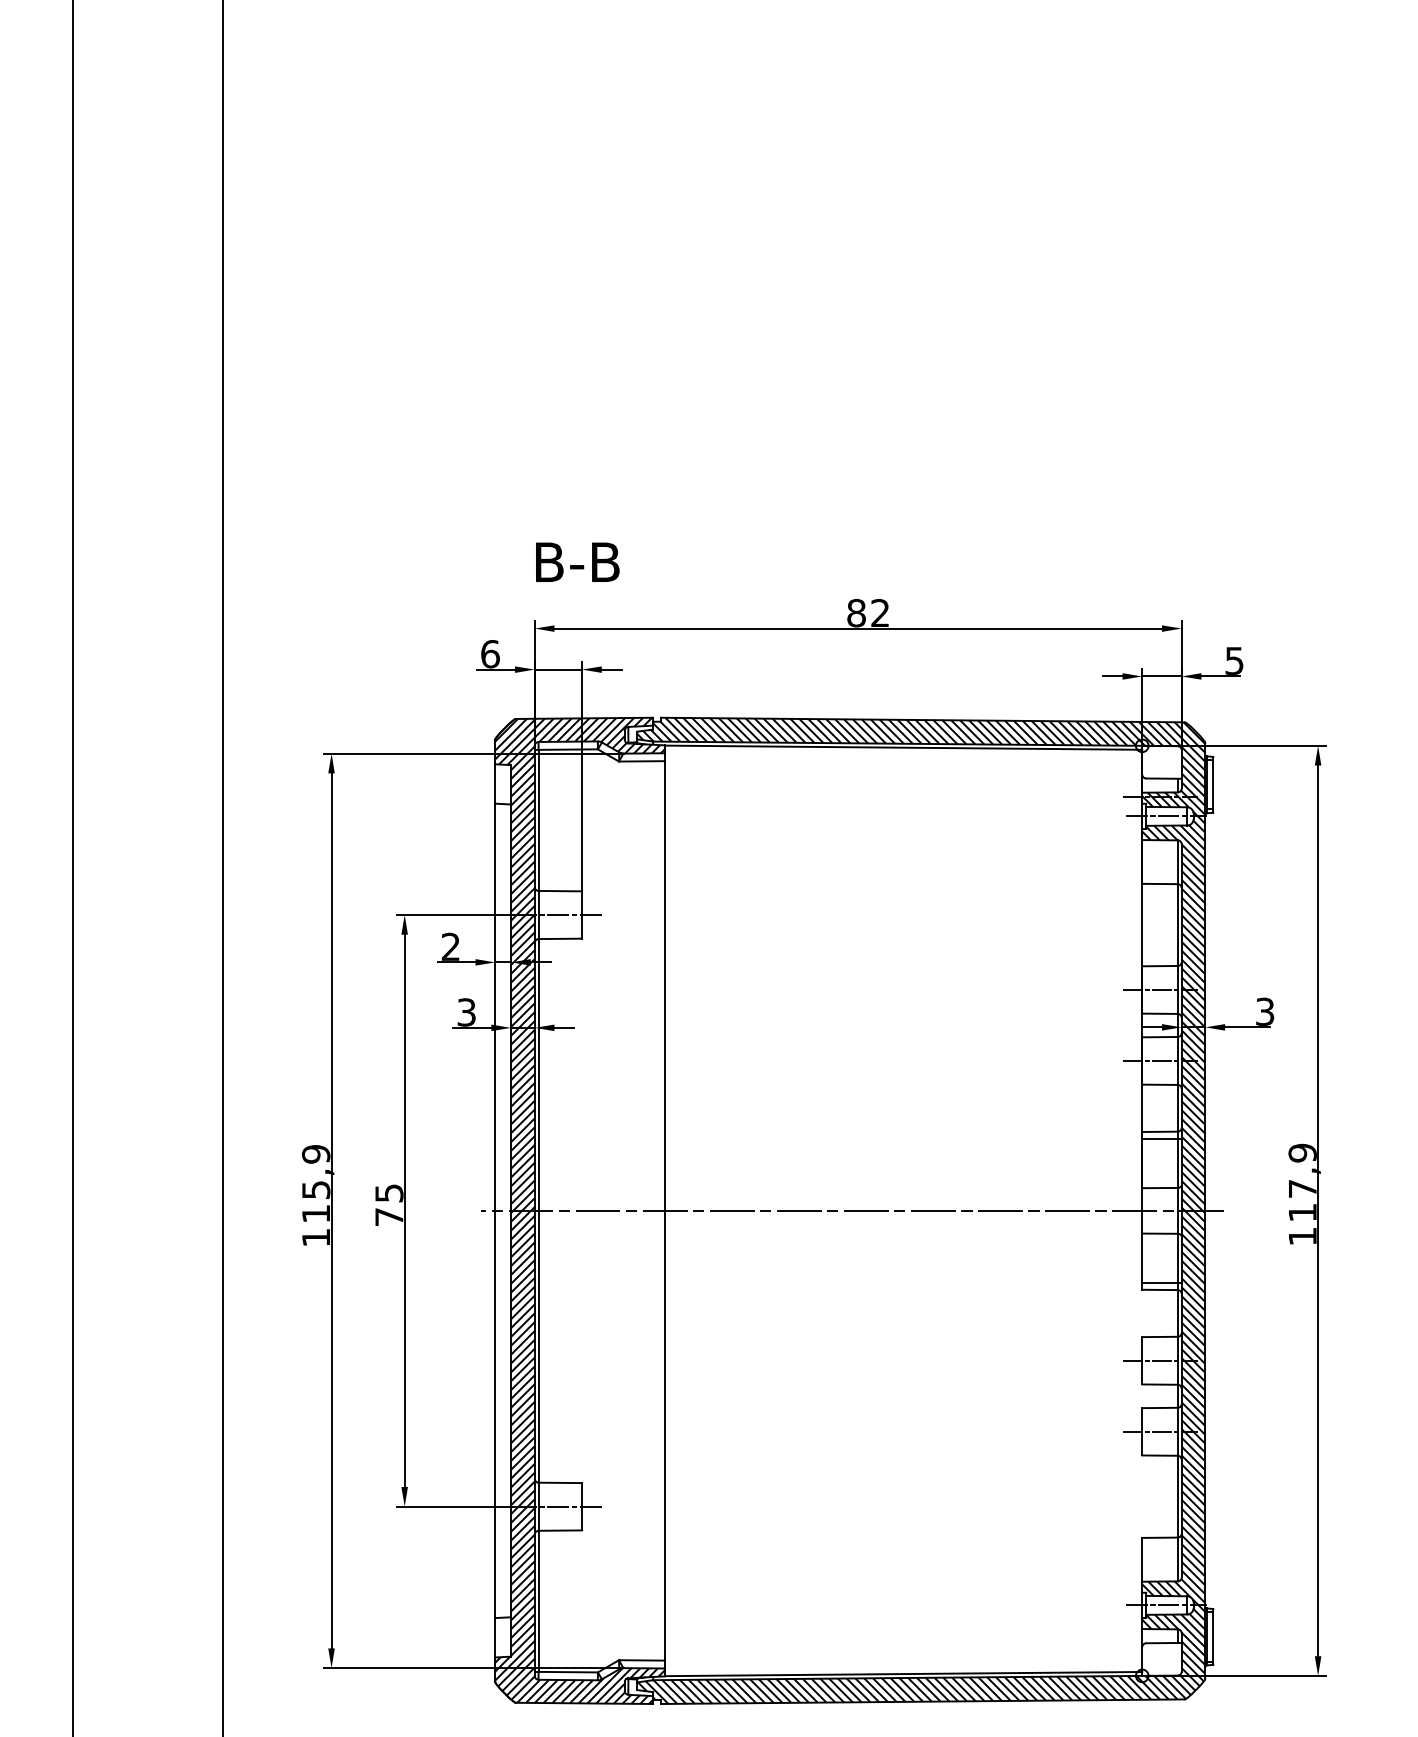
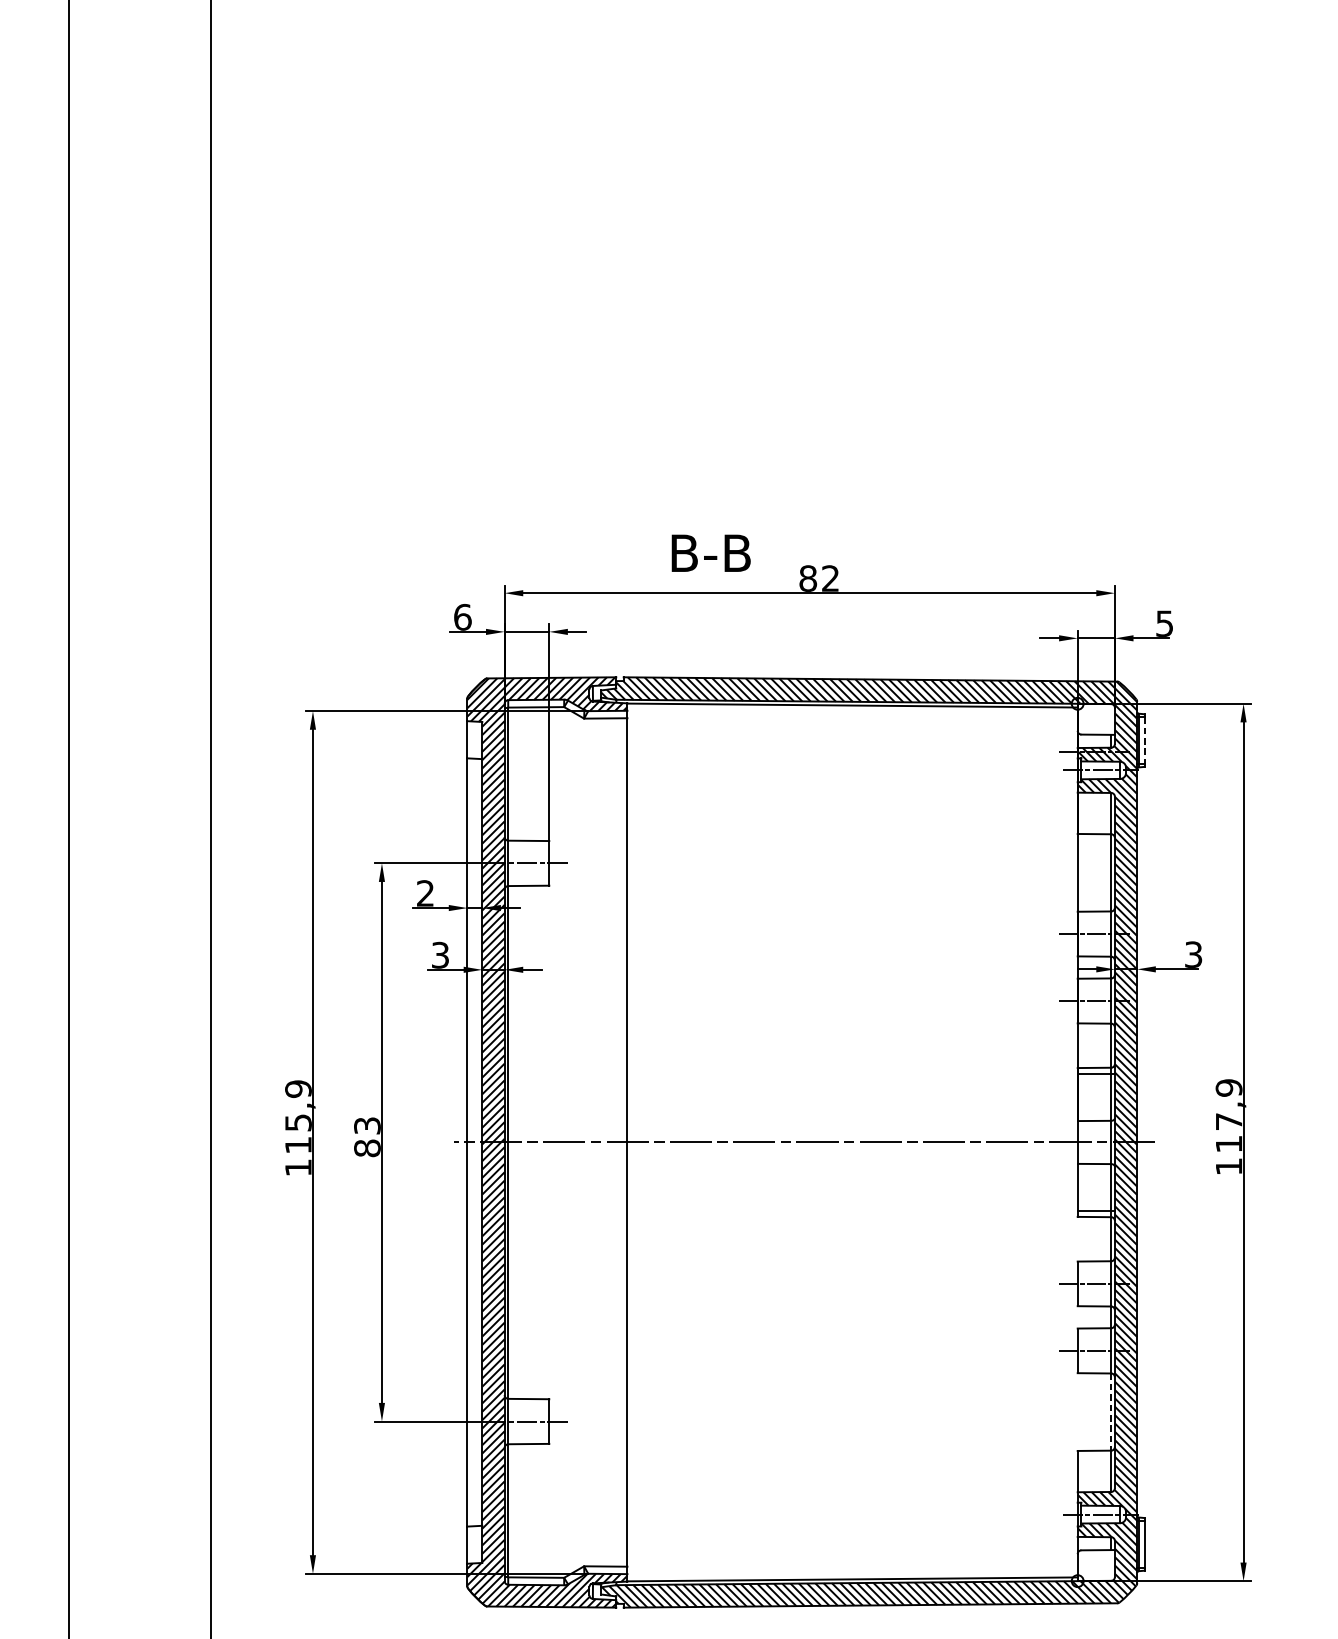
text: (577, 561) -> (710, 552), moved
line: (1213, 784) -> (1144, 740), solid -> dashed
text: (389, 1205) -> (367, 1137), 75 -> 83
line: (1177, 1496) -> (1110, 1411), solid -> dashed

